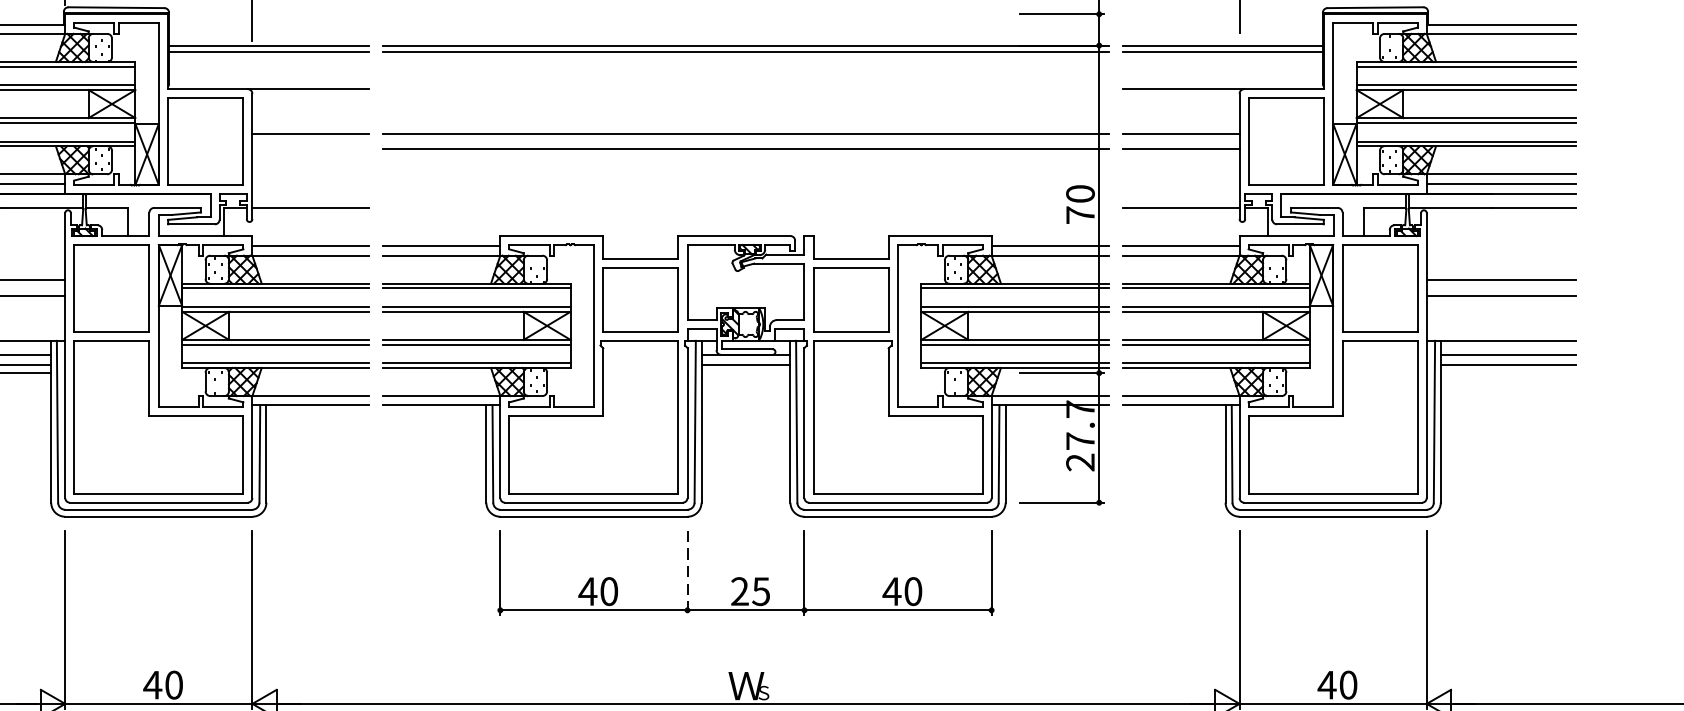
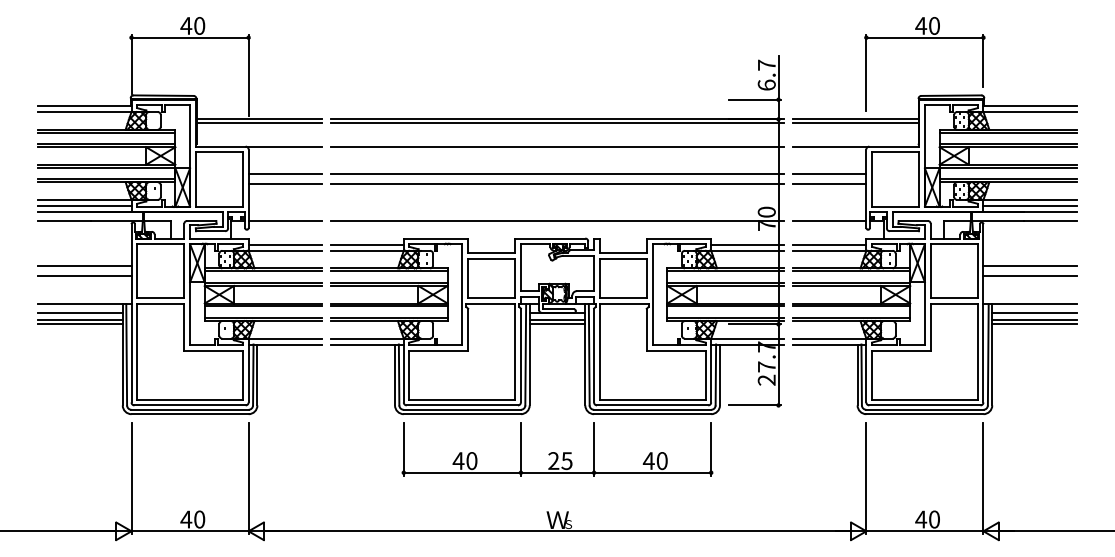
line: (745, 88) -> (557, 146), added
line: (309, 149) -> (284, 184), added
line: (745, 207) -> (557, 220), added
line: (745, 373) -> (557, 324), added
line: (1508, 373) -> (1034, 324), added
line: (686, 573) -> (520, 449), dashed -> solid

